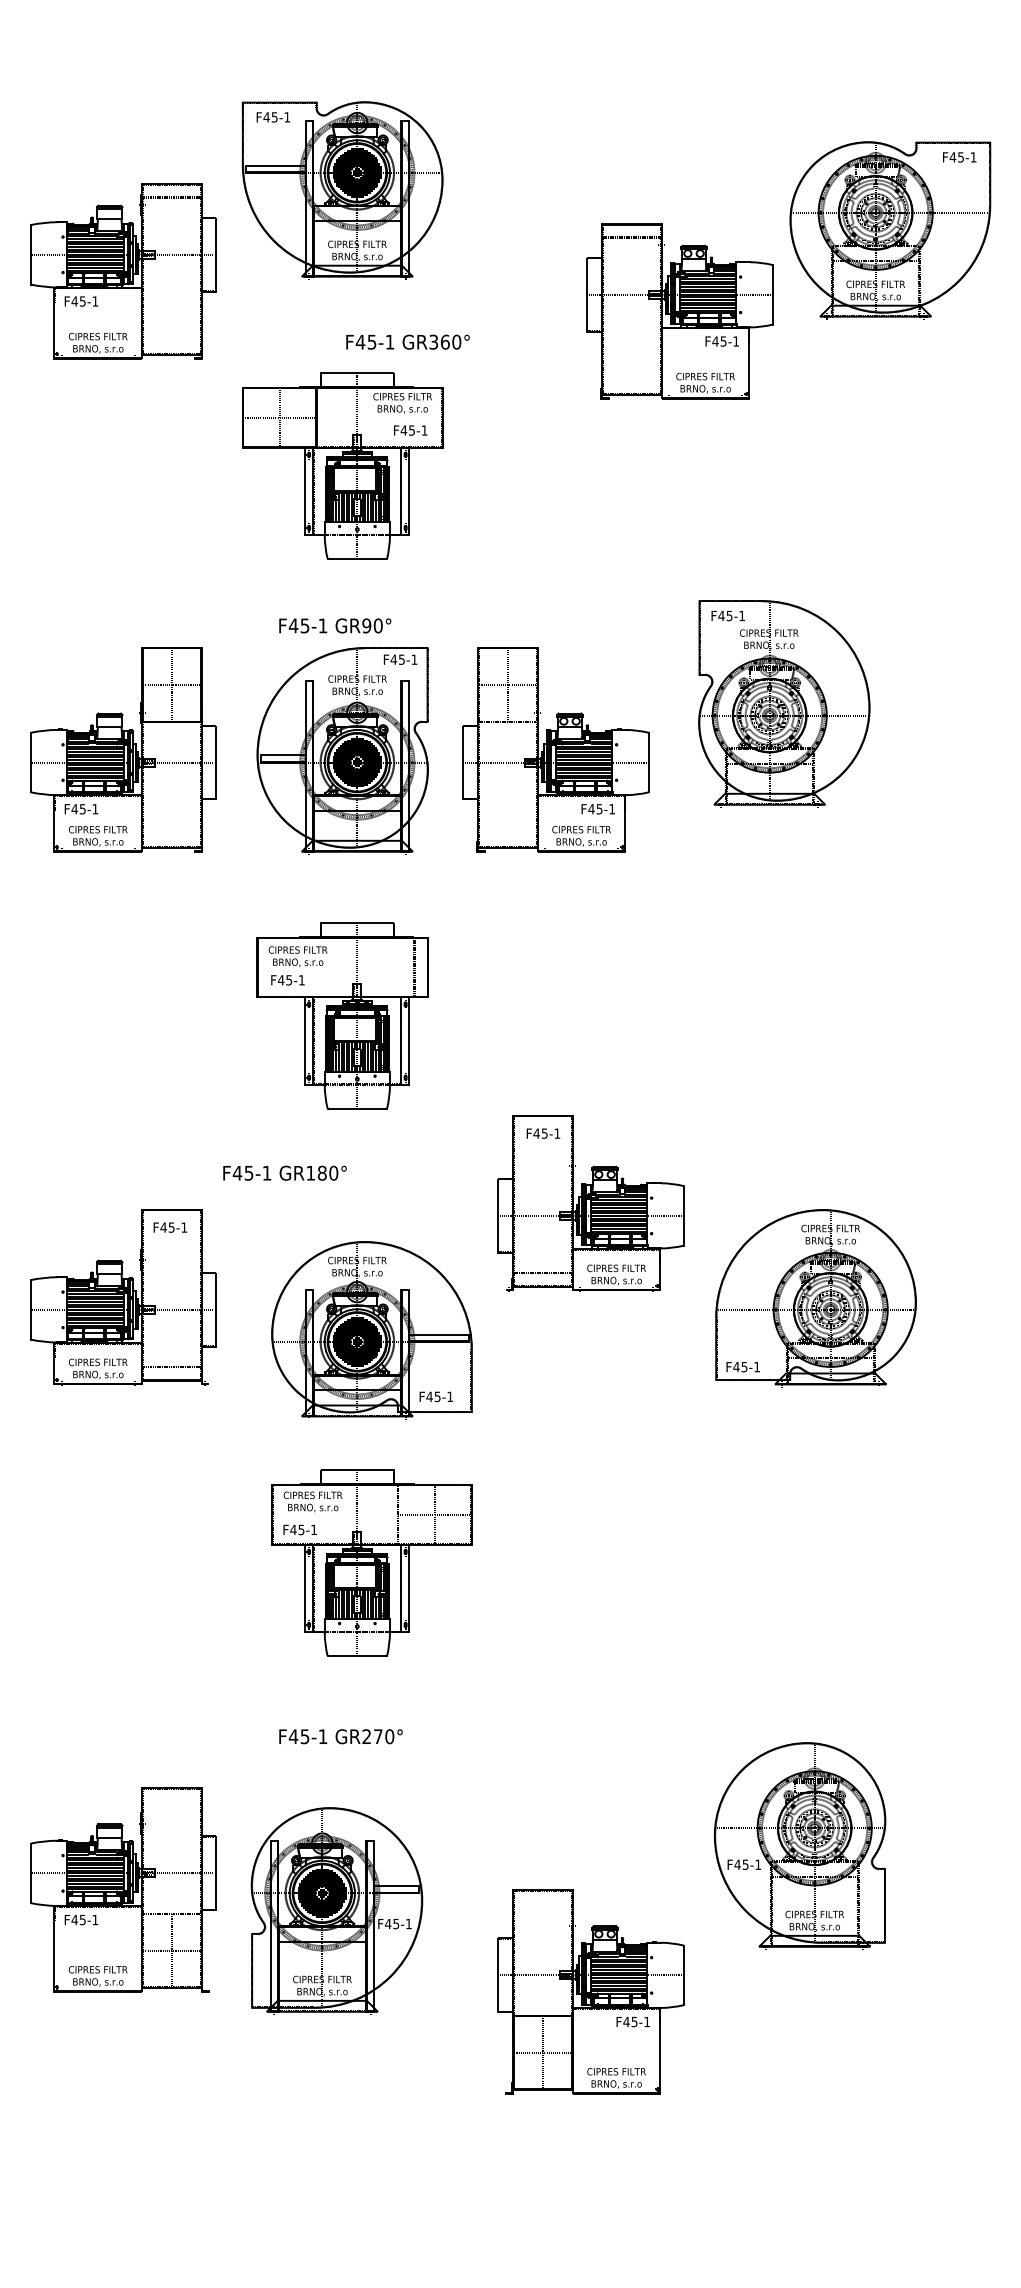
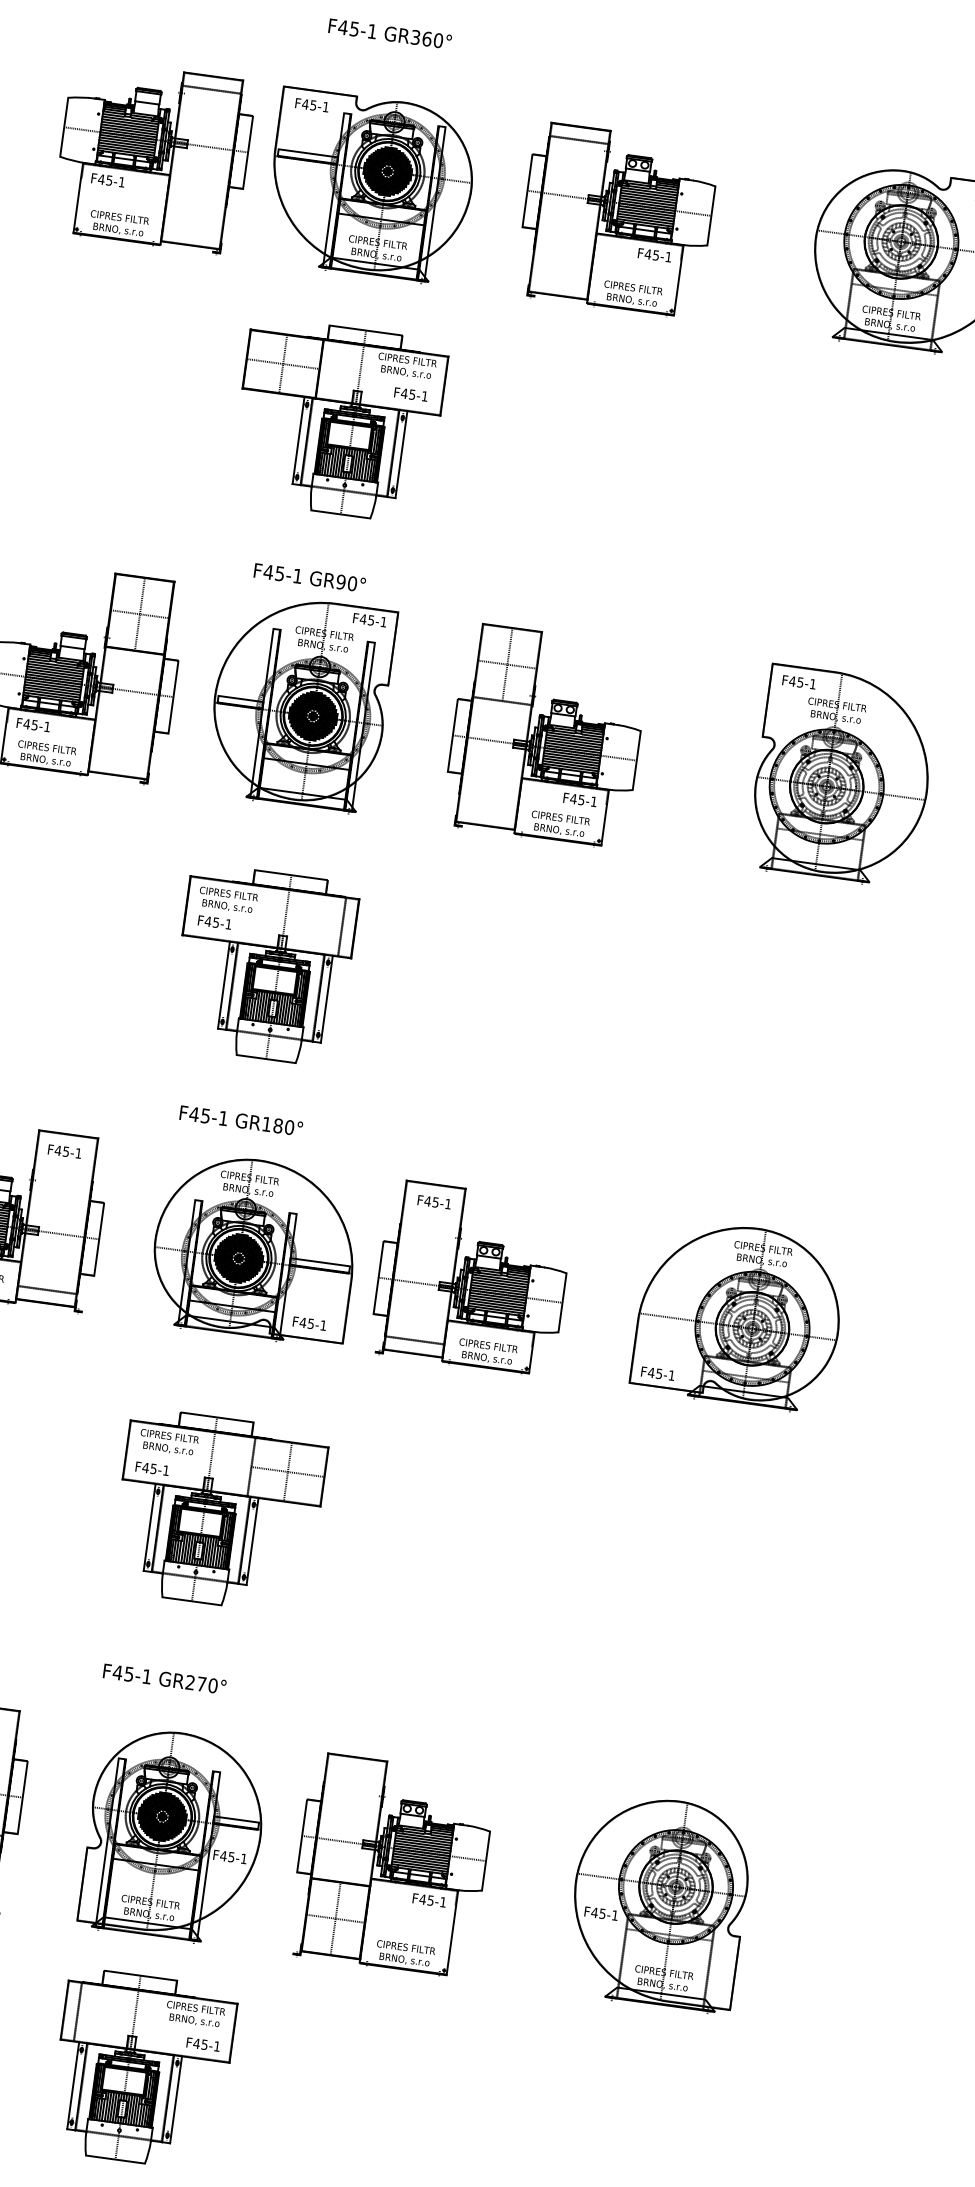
part: (342, 190) -> (370, 187), moved
part: (123, 271) -> (153, 156), moved
part: (679, 311) -> (616, 219), moved
text: (407, 341) -> (389, 33), moved
part: (784, 703) -> (843, 776), moved
part: (555, 749) -> (545, 734), moved
text: (284, 1172) -> (240, 1120), moved
part: (590, 1203) -> (471, 1277), moved
part: (815, 1298) -> (738, 1315), moved
part: (371, 1330) -> (254, 1249), moved
part: (799, 1845) -> (658, 1902), moved
part: (336, 1910) -> (174, 1835), moved
part: (590, 1991) -> (391, 1864), moved
part: (371, 2126) -> (142, 2069), added

